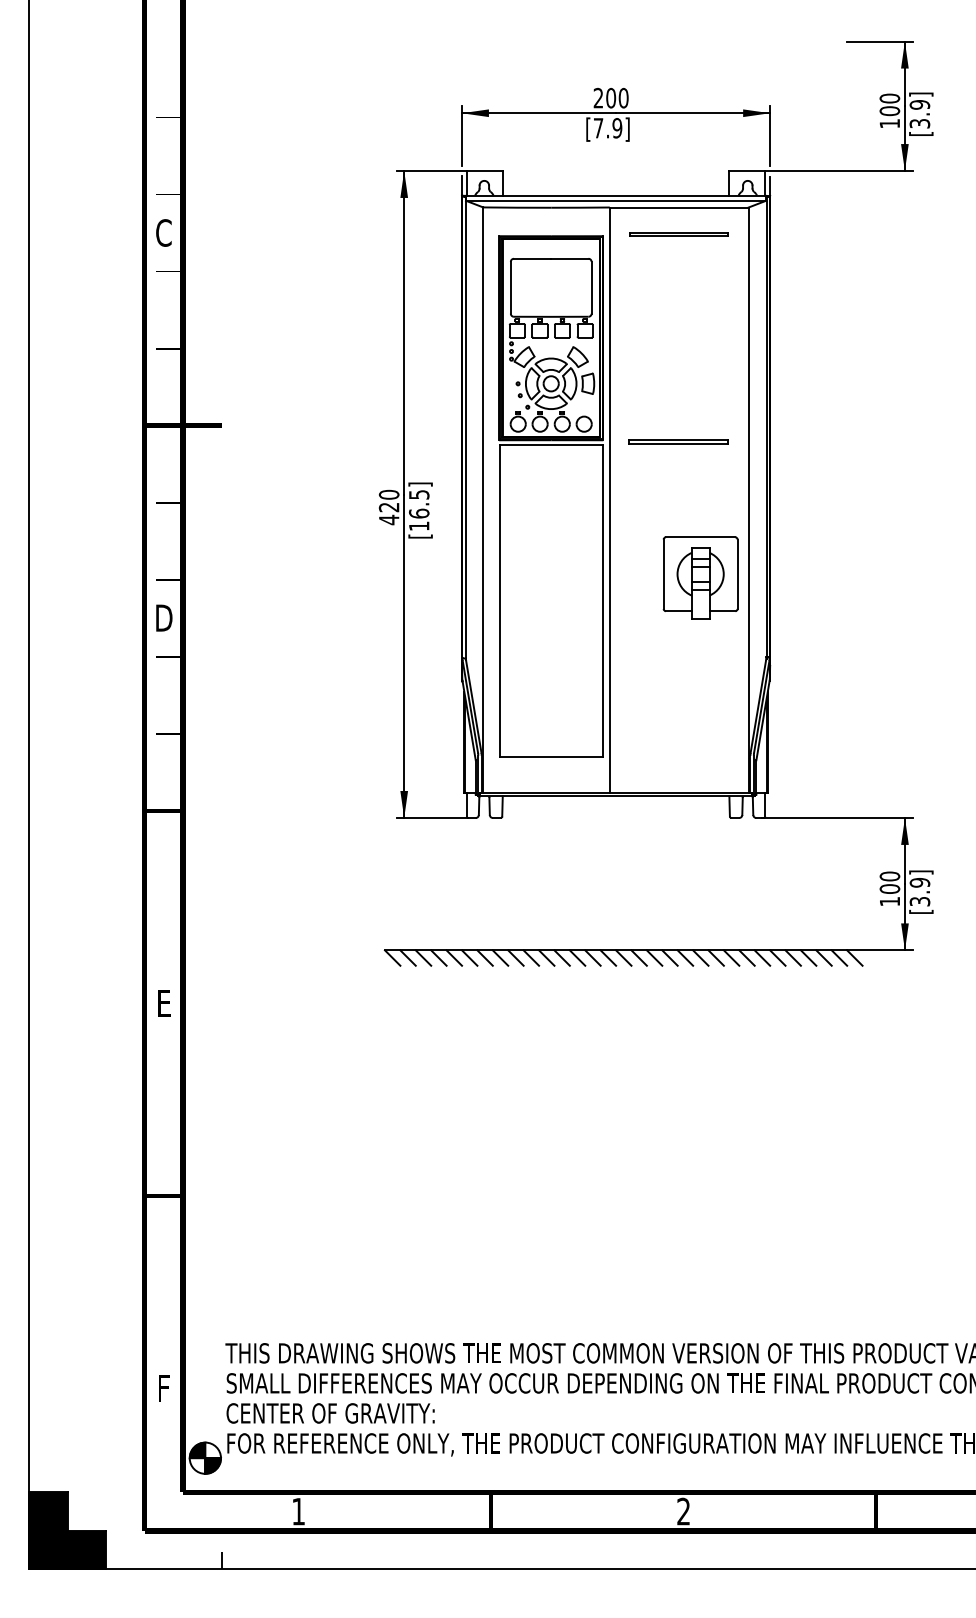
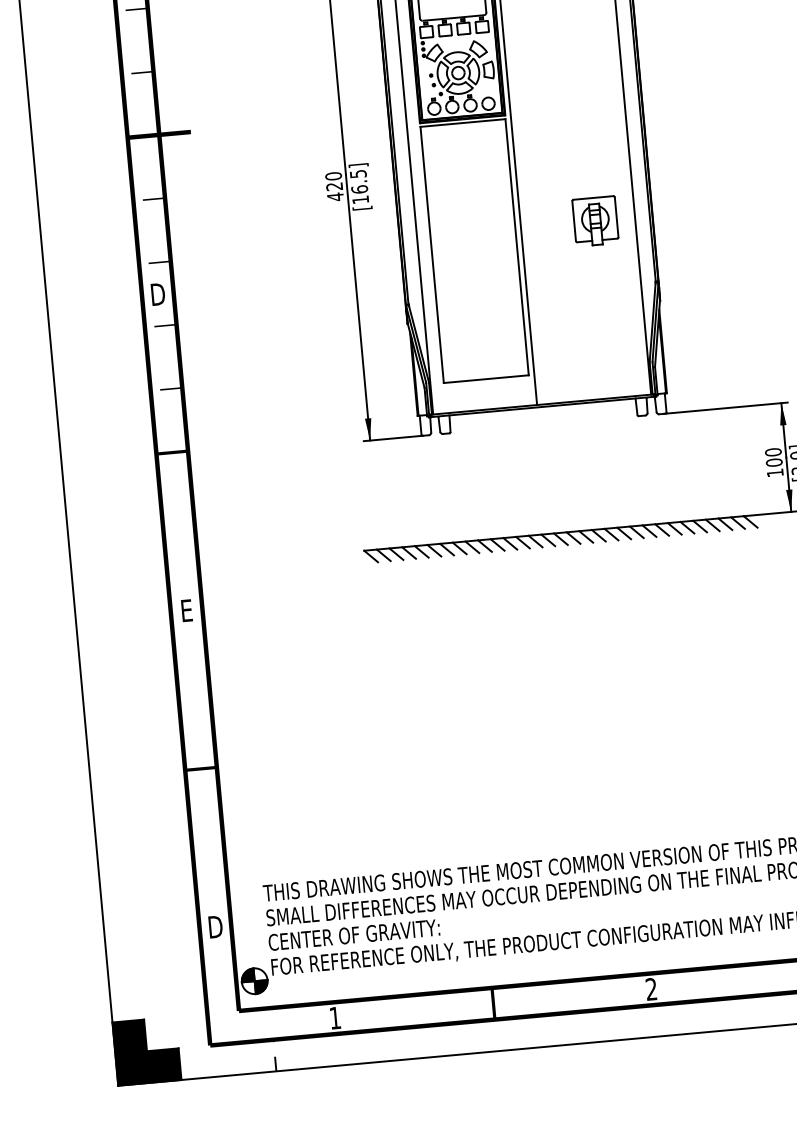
part: (678, 441) -> (567, 110), removed
part: (700, 577) -> (595, 220), size x0.7
text: (164, 1388) -> (215, 927), F -> D

